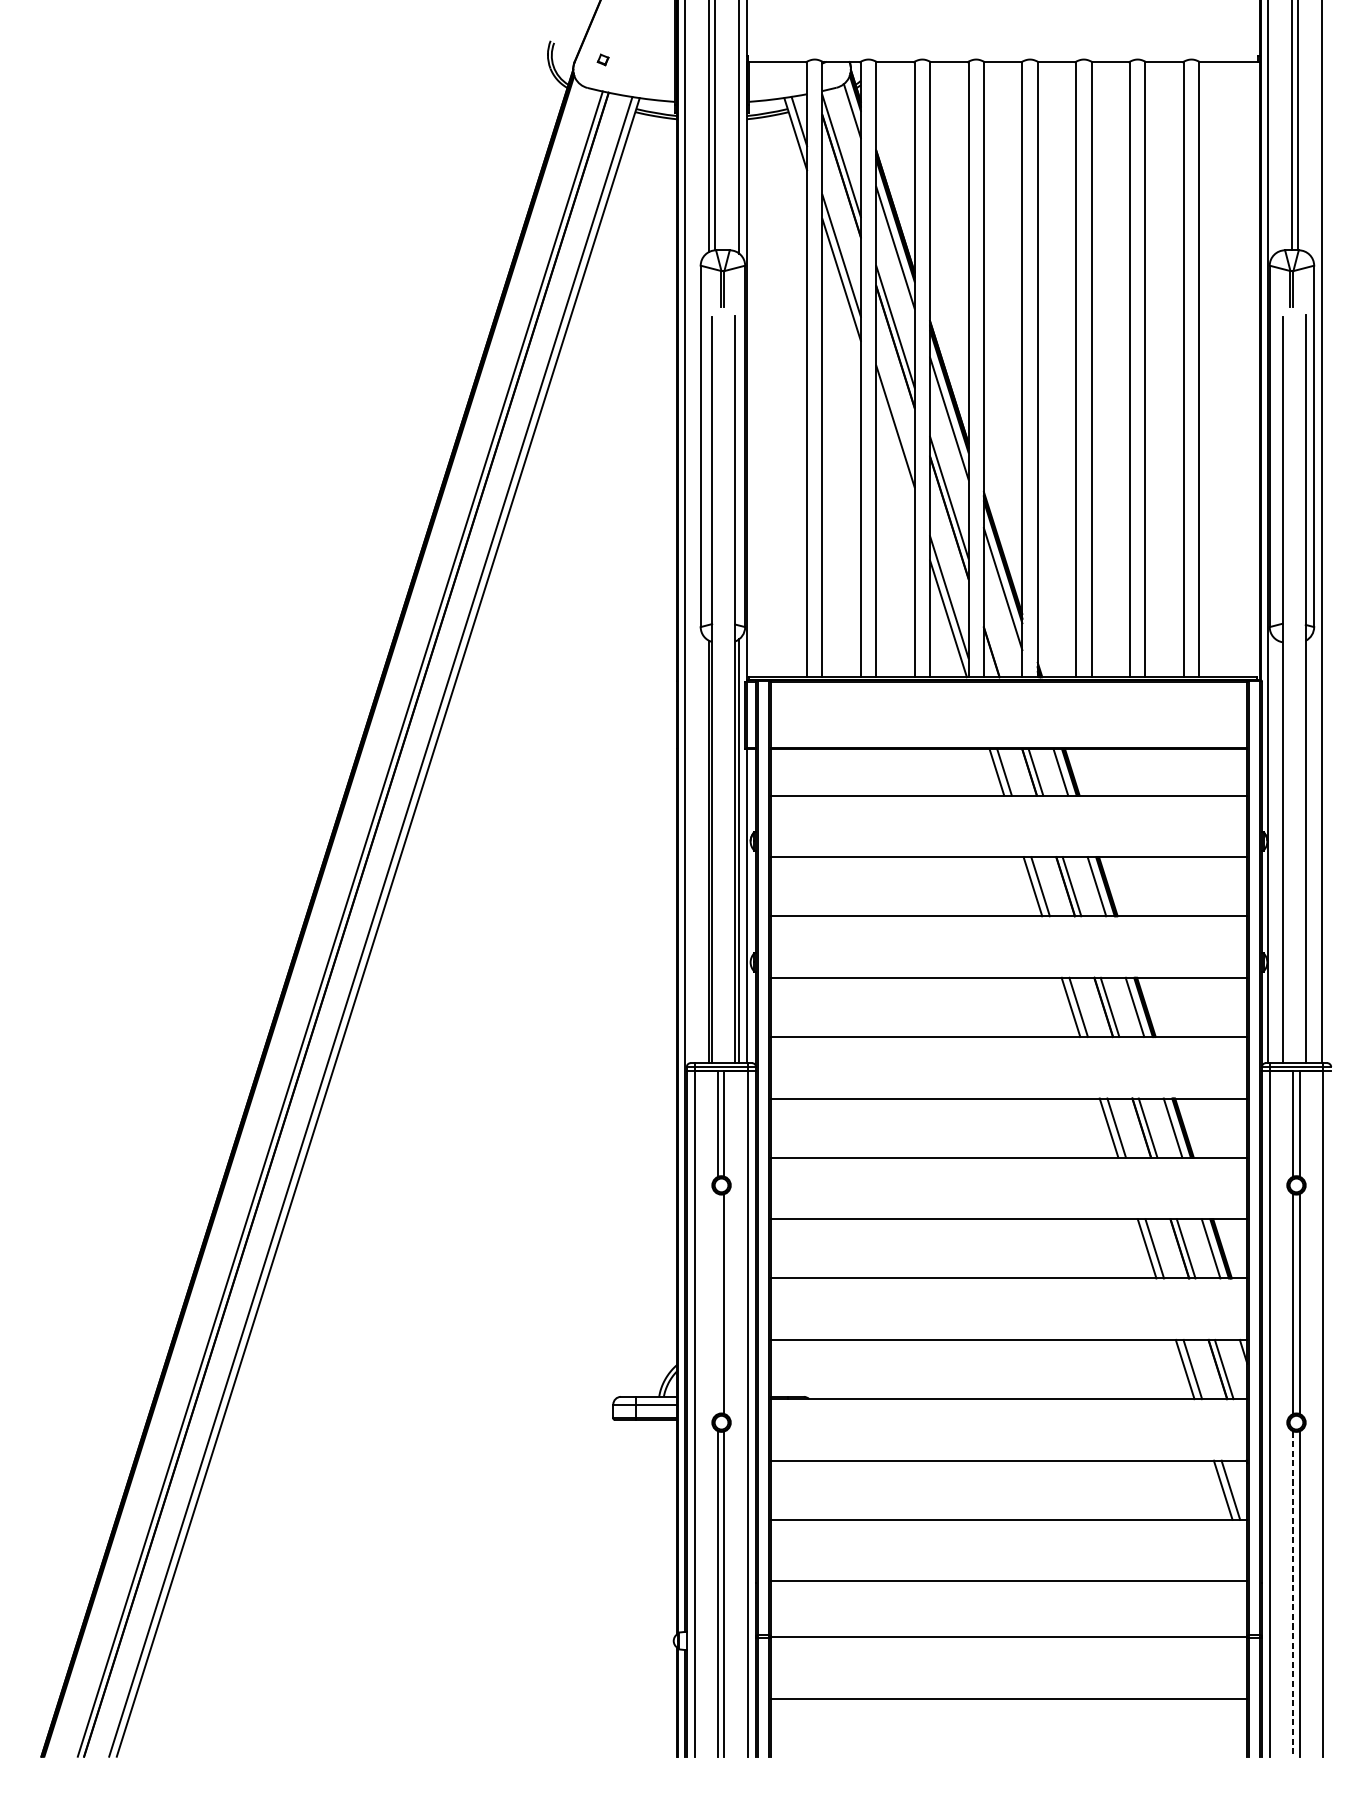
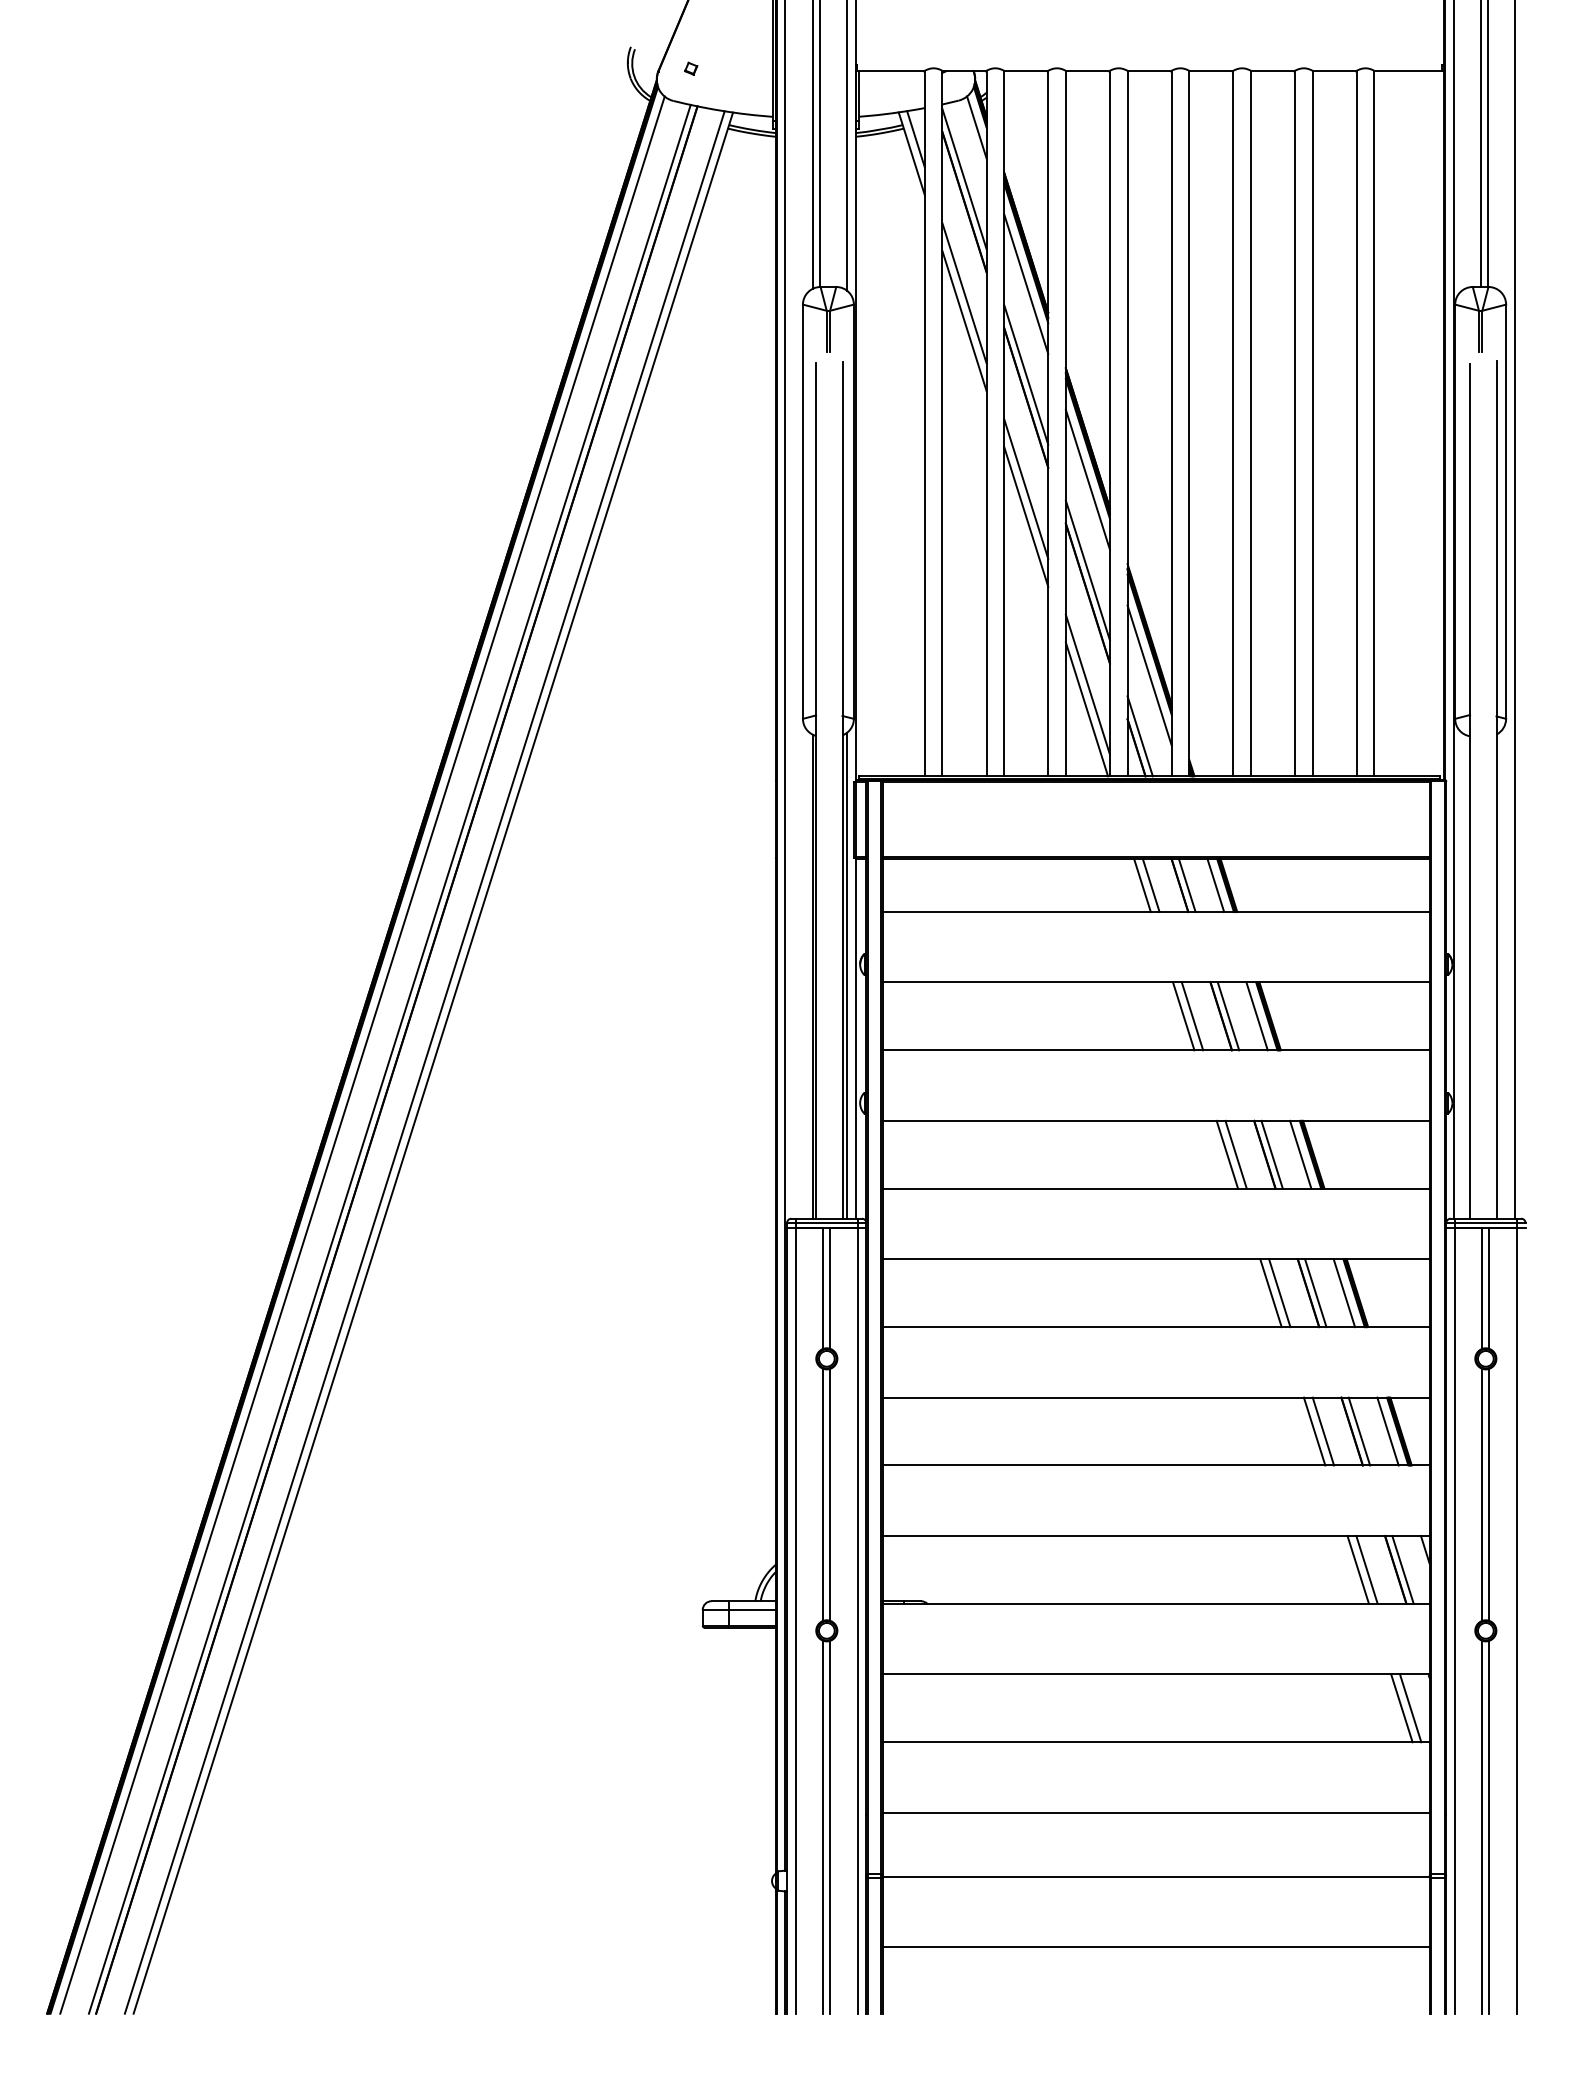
line: (895, 450) -> (1026, 516), added
line: (994, 642) -> (1139, 736), added
line: (316, 919) -> (362, 1054), added
line: (718, 1303) -> (823, 1494), added
line: (1293, 1594) -> (1482, 1827), dashed -> solid

